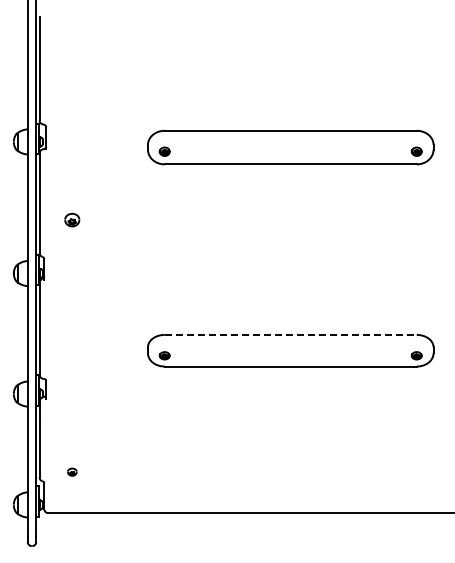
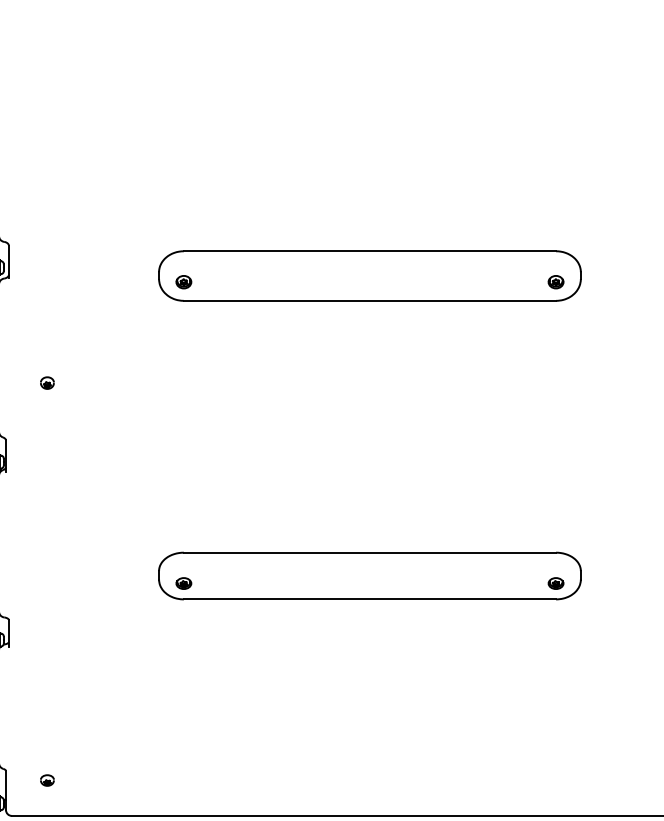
part: (72, 219) -> (47, 382), size x0.62
line: (291, 334) -> (371, 552), dashed -> solid
part: (72, 471) -> (47, 779), moved

